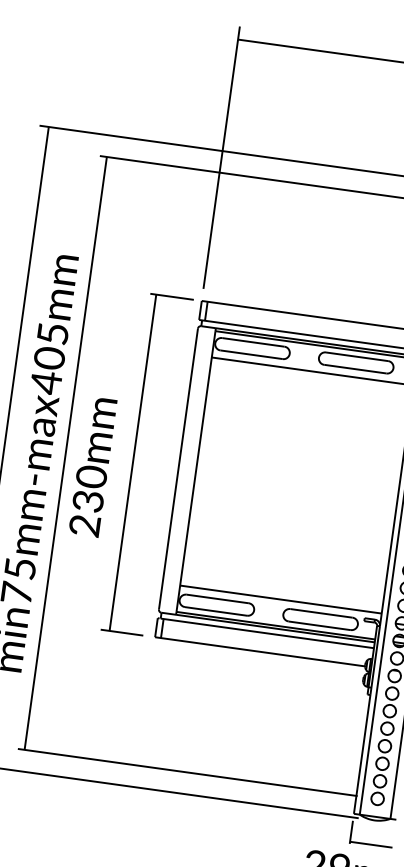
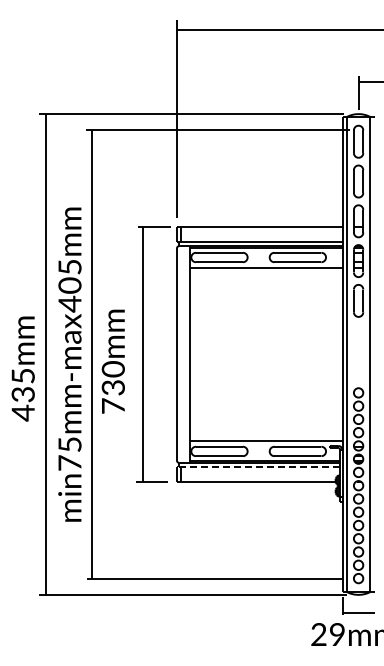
text: (83, 524) -> (112, 405), 230mm -> 730mm
line: (266, 633) -> (259, 467), solid -> dashed

